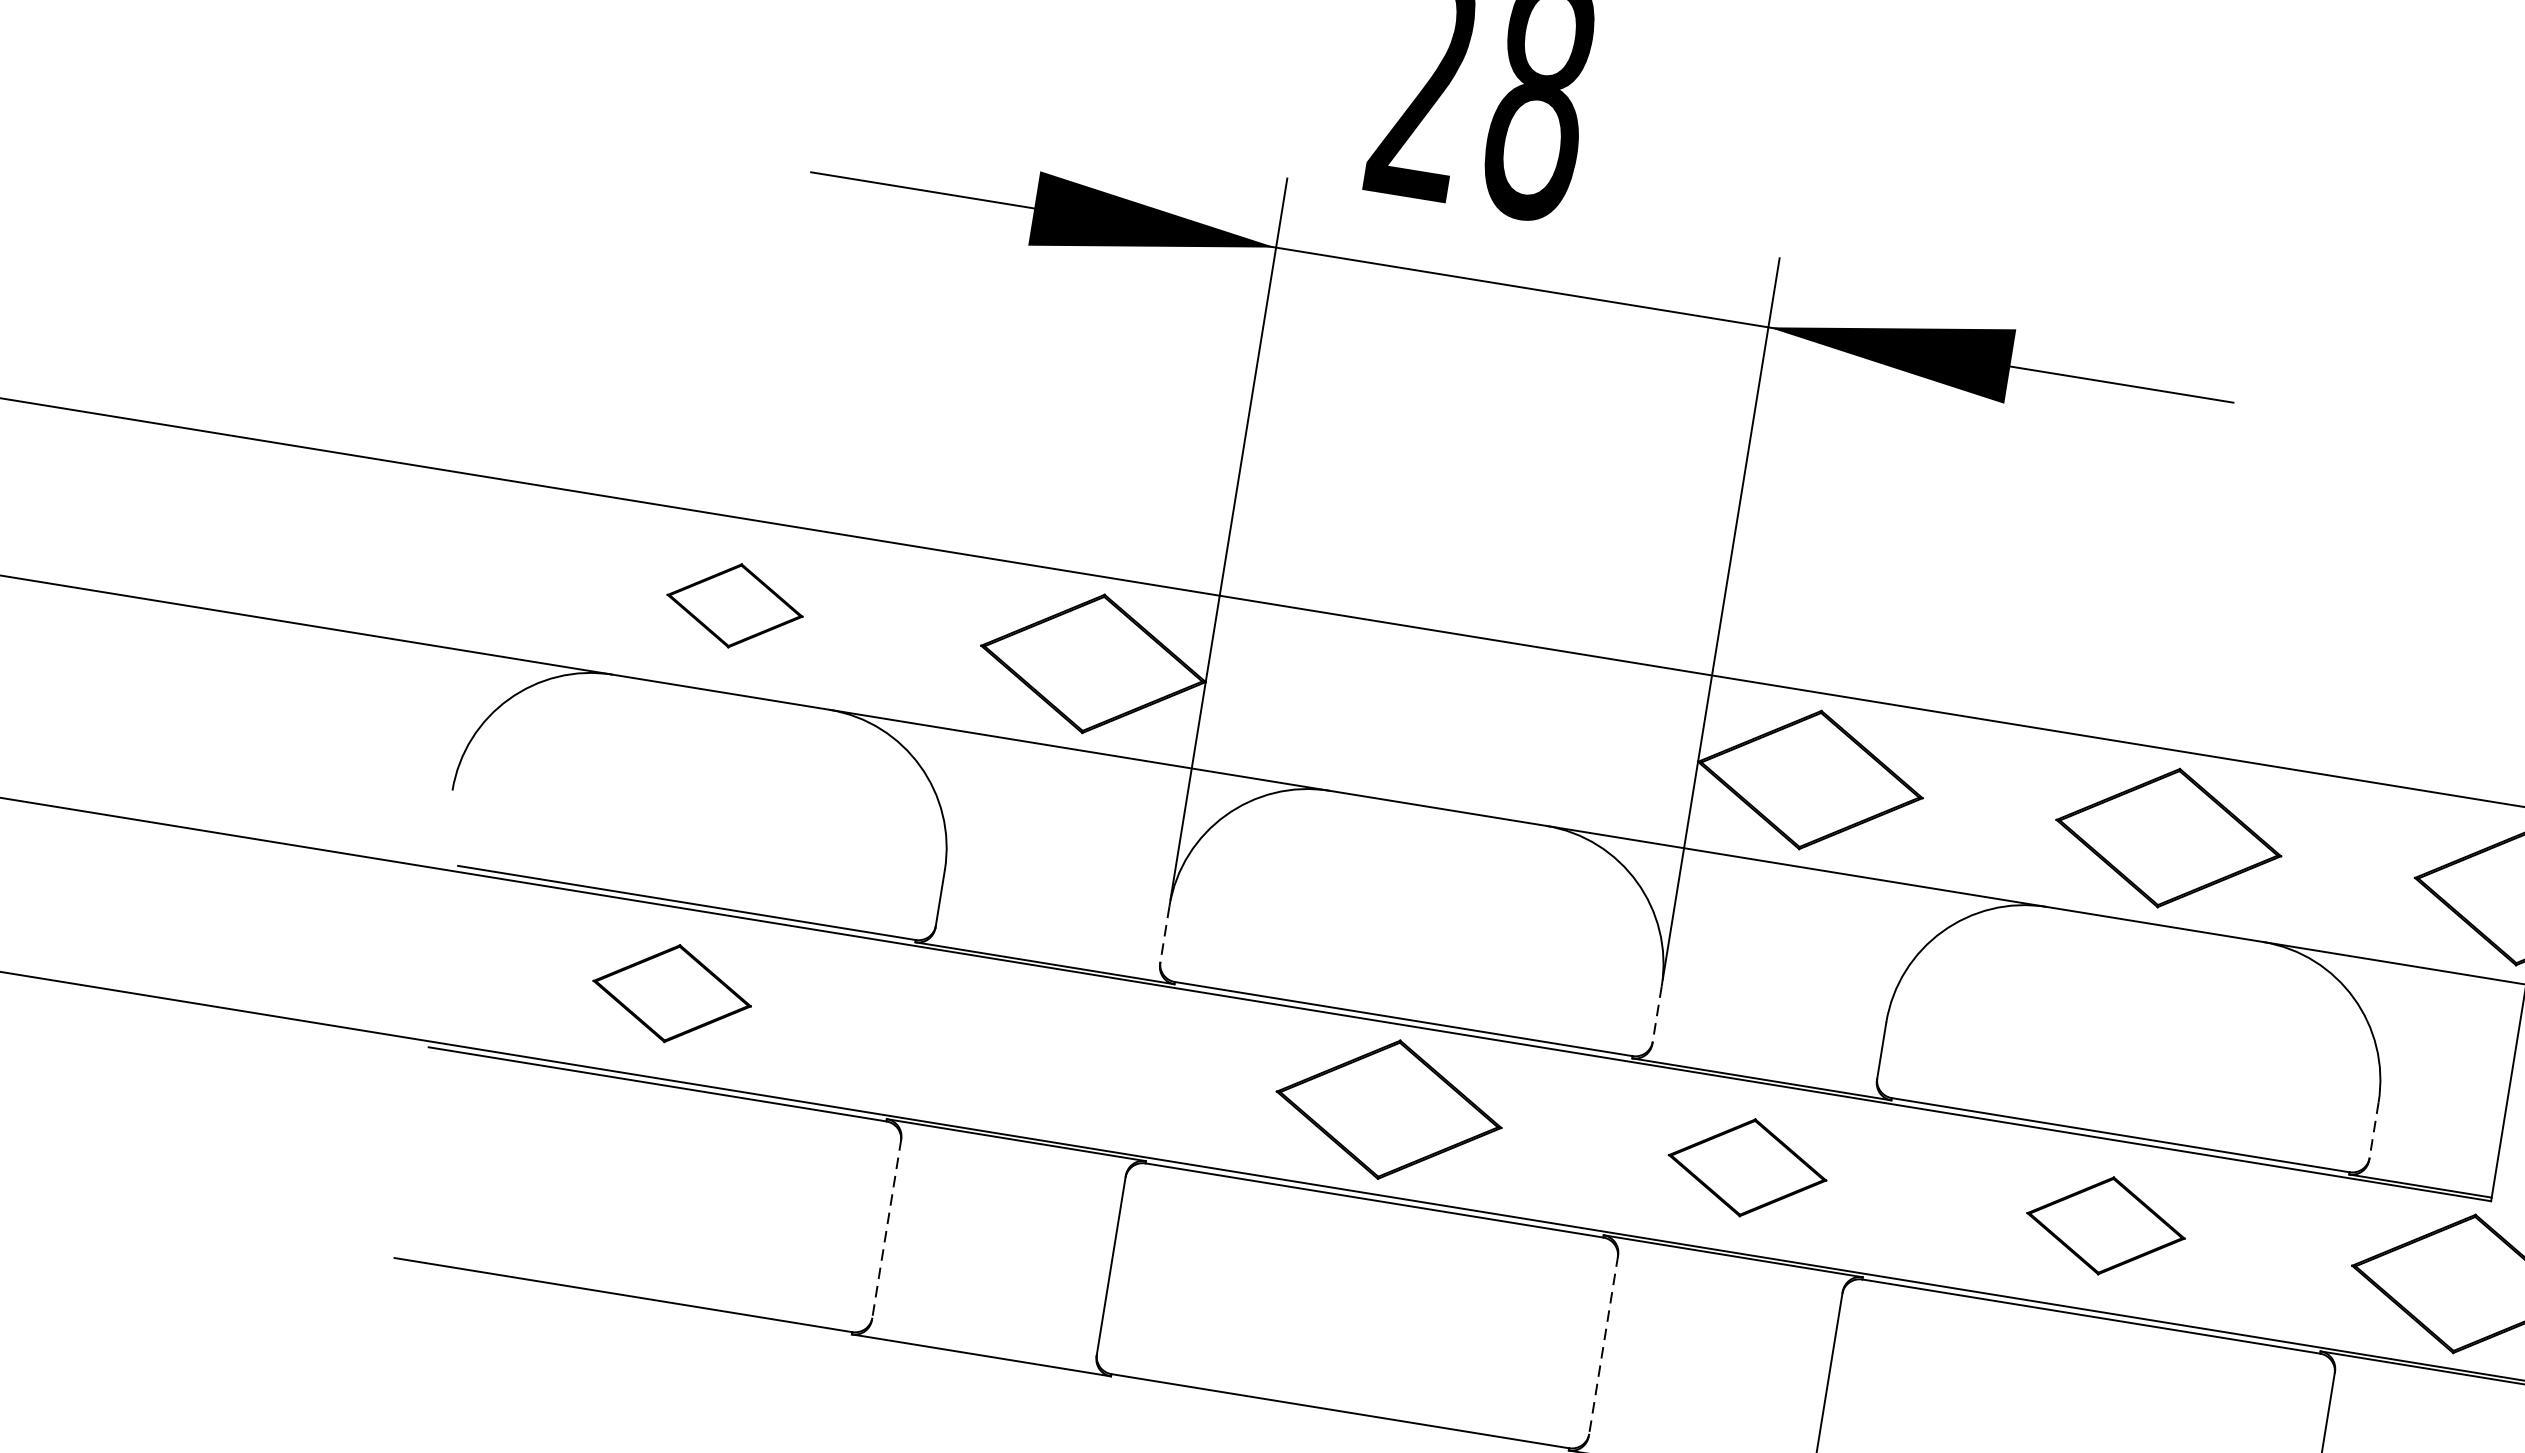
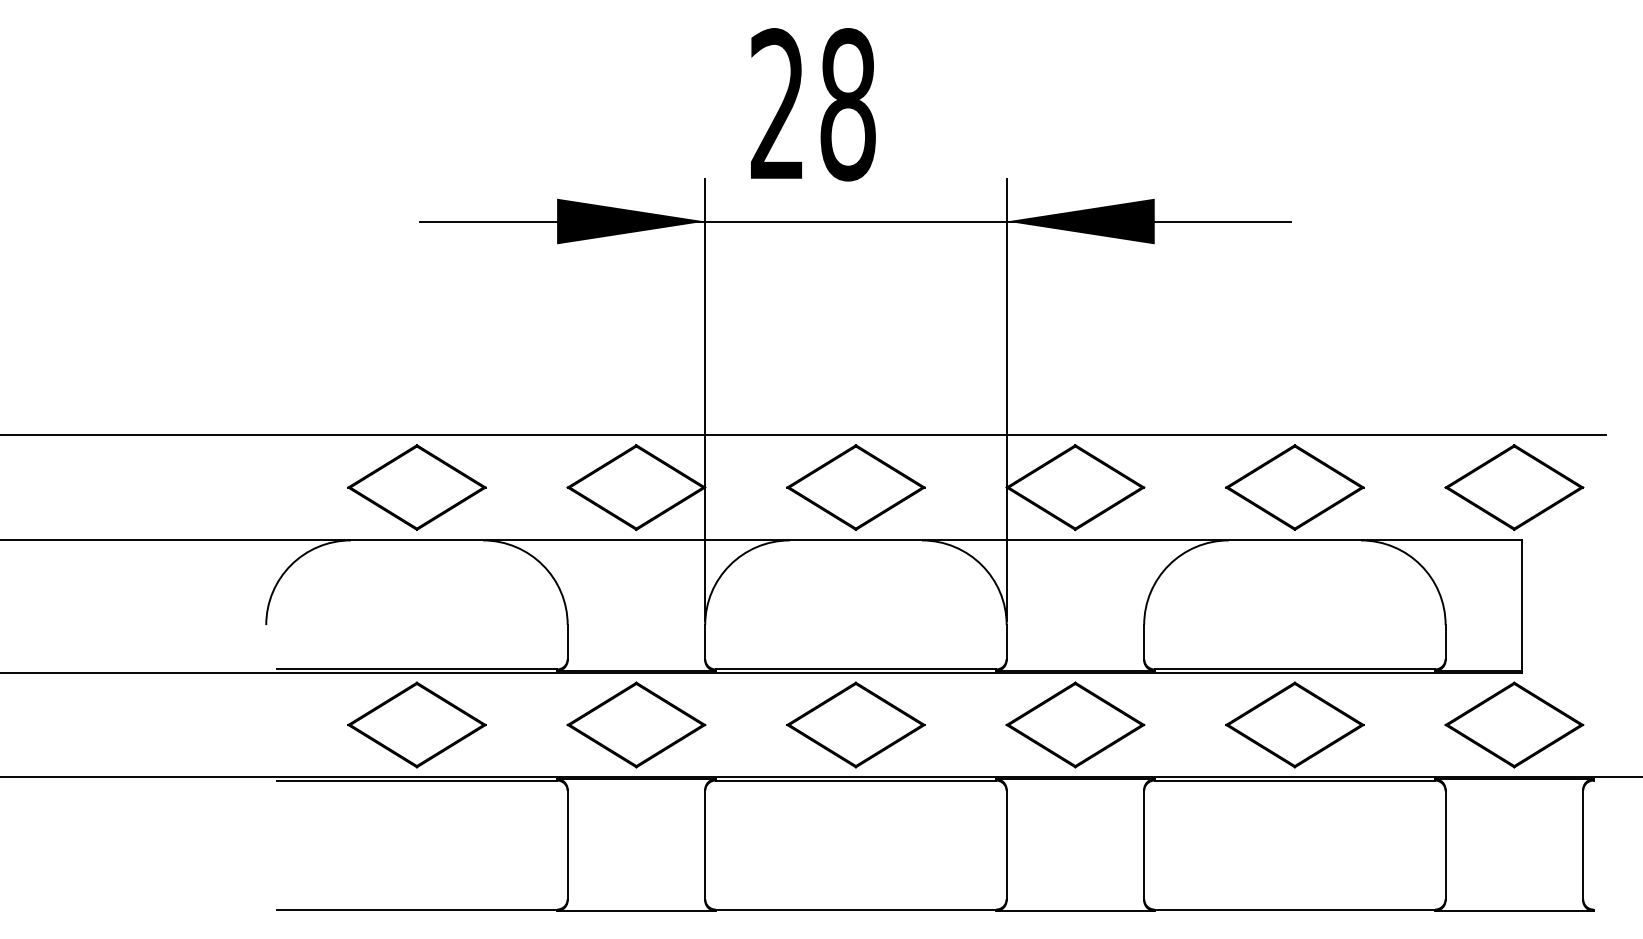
part: (734, 605) -> (416, 487), size x1.67
part: (1451, 721) -> (855, 487), added
line: (1165, 935) -> (705, 642), dashed -> solid
part: (671, 992) -> (416, 724), size x1.43
line: (1656, 1014) -> (1006, 642), dashed -> solid
part: (1030, 1050) -> (636, 724), added
line: (2373, 1130) -> (1445, 642), dashed -> solid
part: (1747, 1166) -> (1075, 724), size x1.43
part: (2105, 1224) -> (1294, 724), size x1.43
line: (886, 1230) -> (567, 845), dashed -> solid
line: (1603, 1346) -> (1006, 845), dashed -> solid

